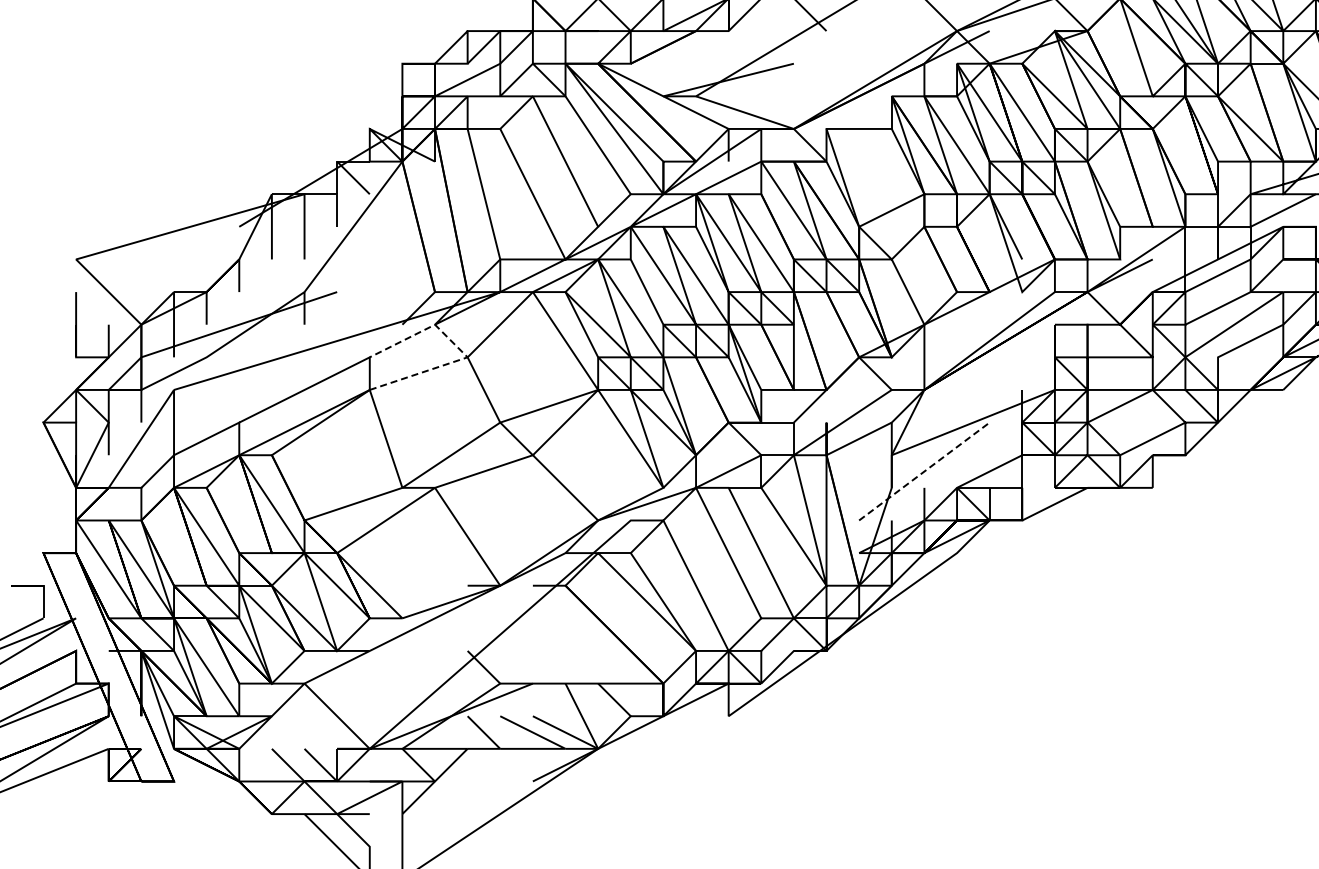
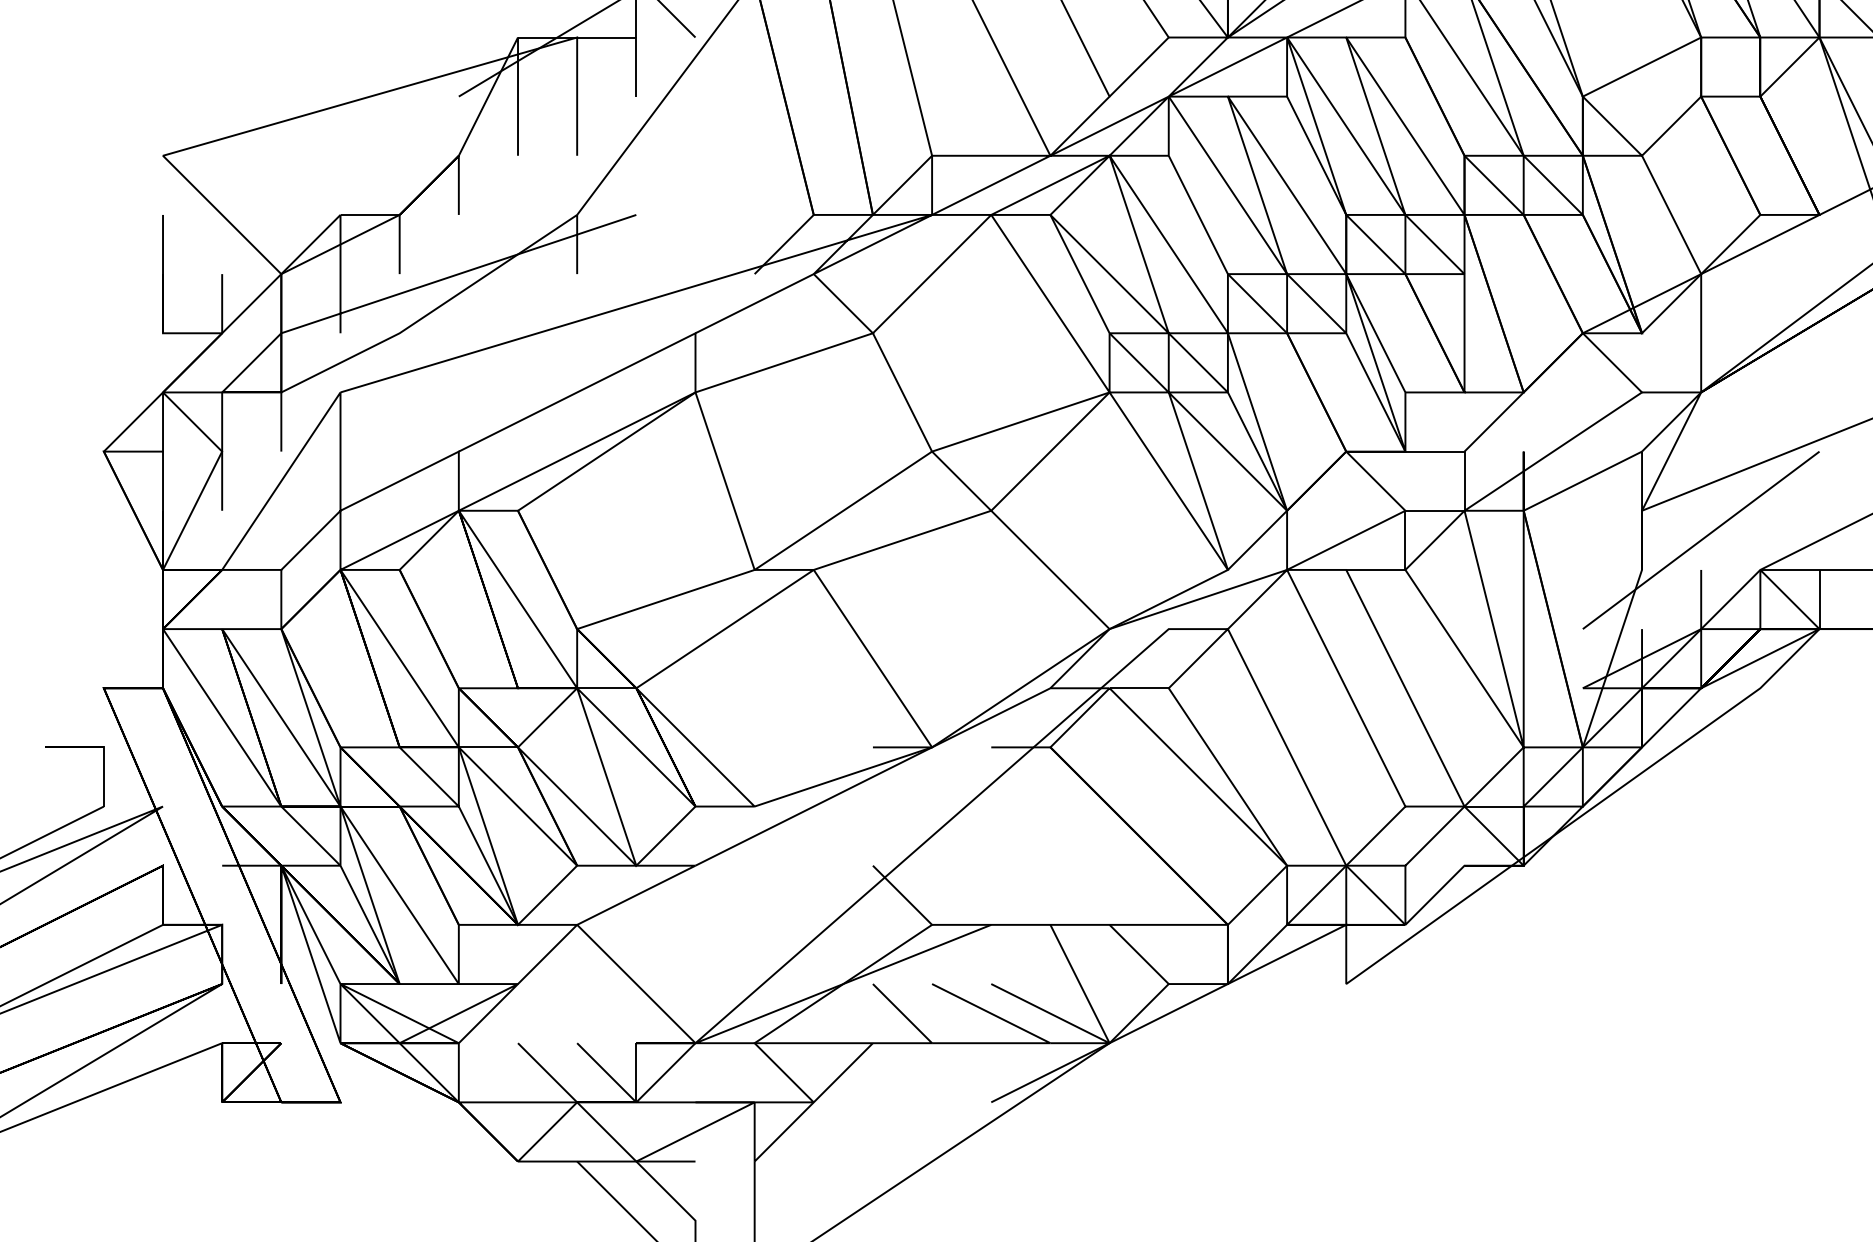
line: (462, 351) -> (863, 322), dashed -> solid
line: (924, 471) -> (1701, 540), dashed -> solid

